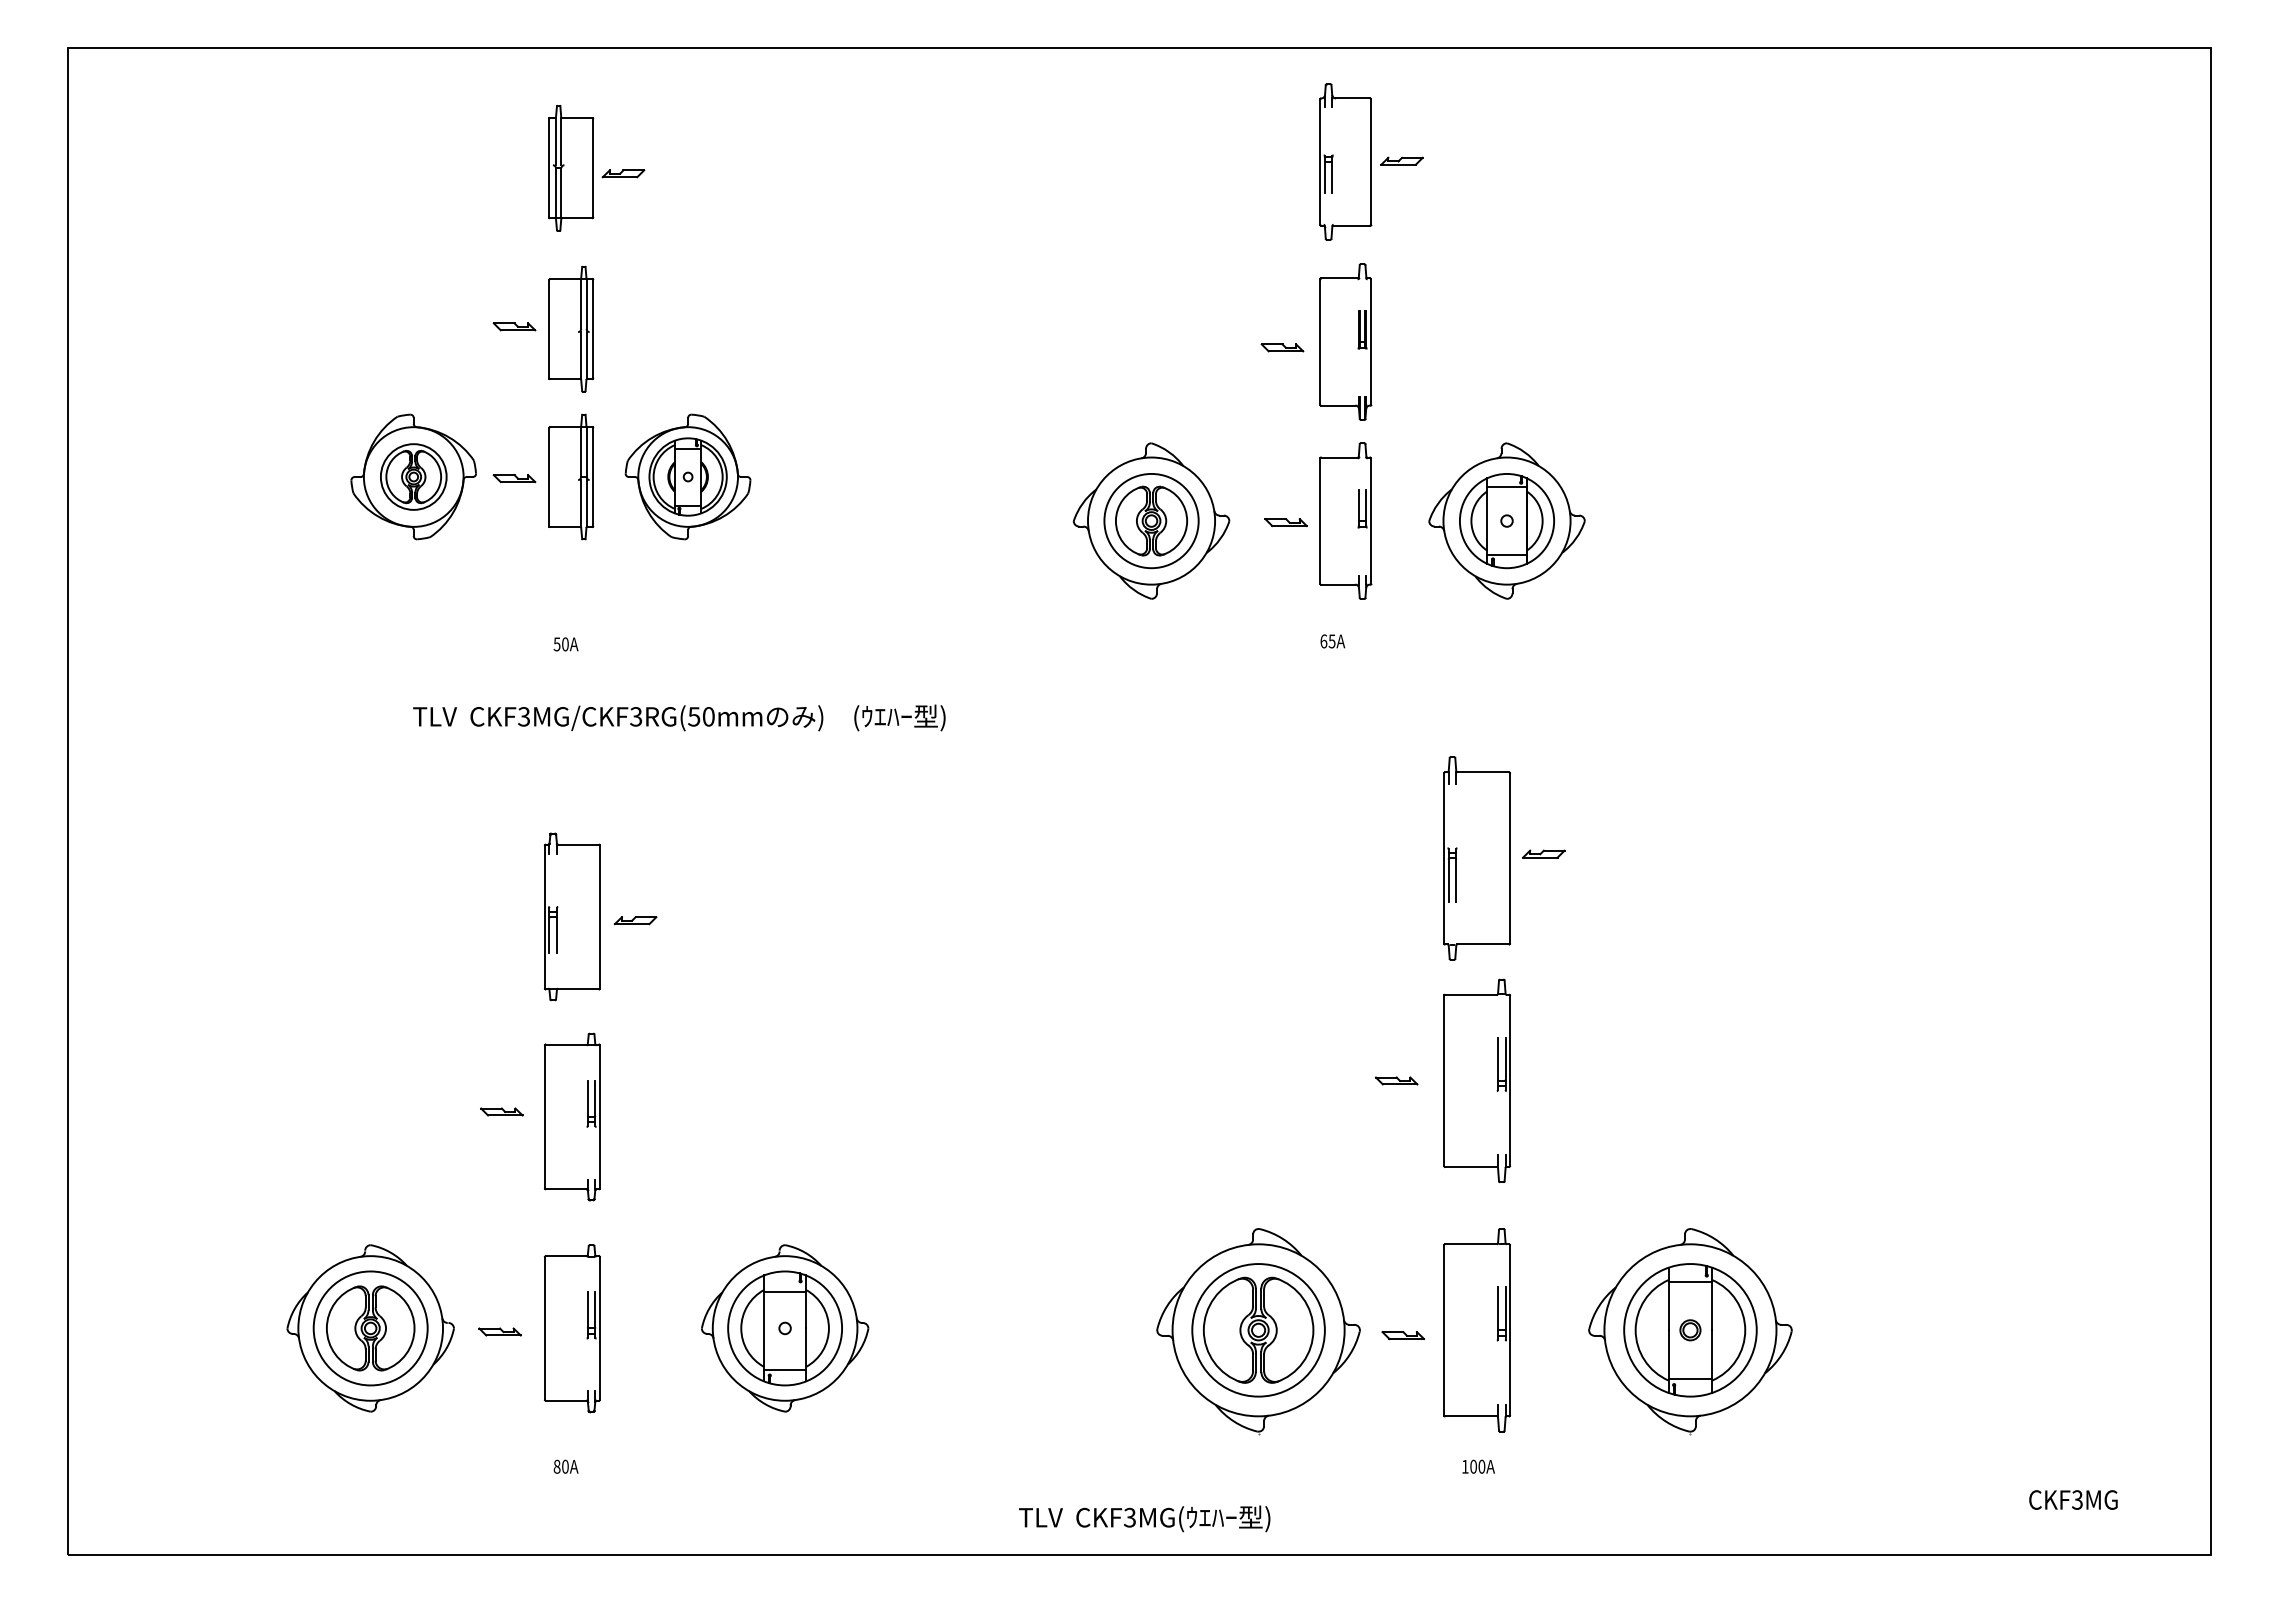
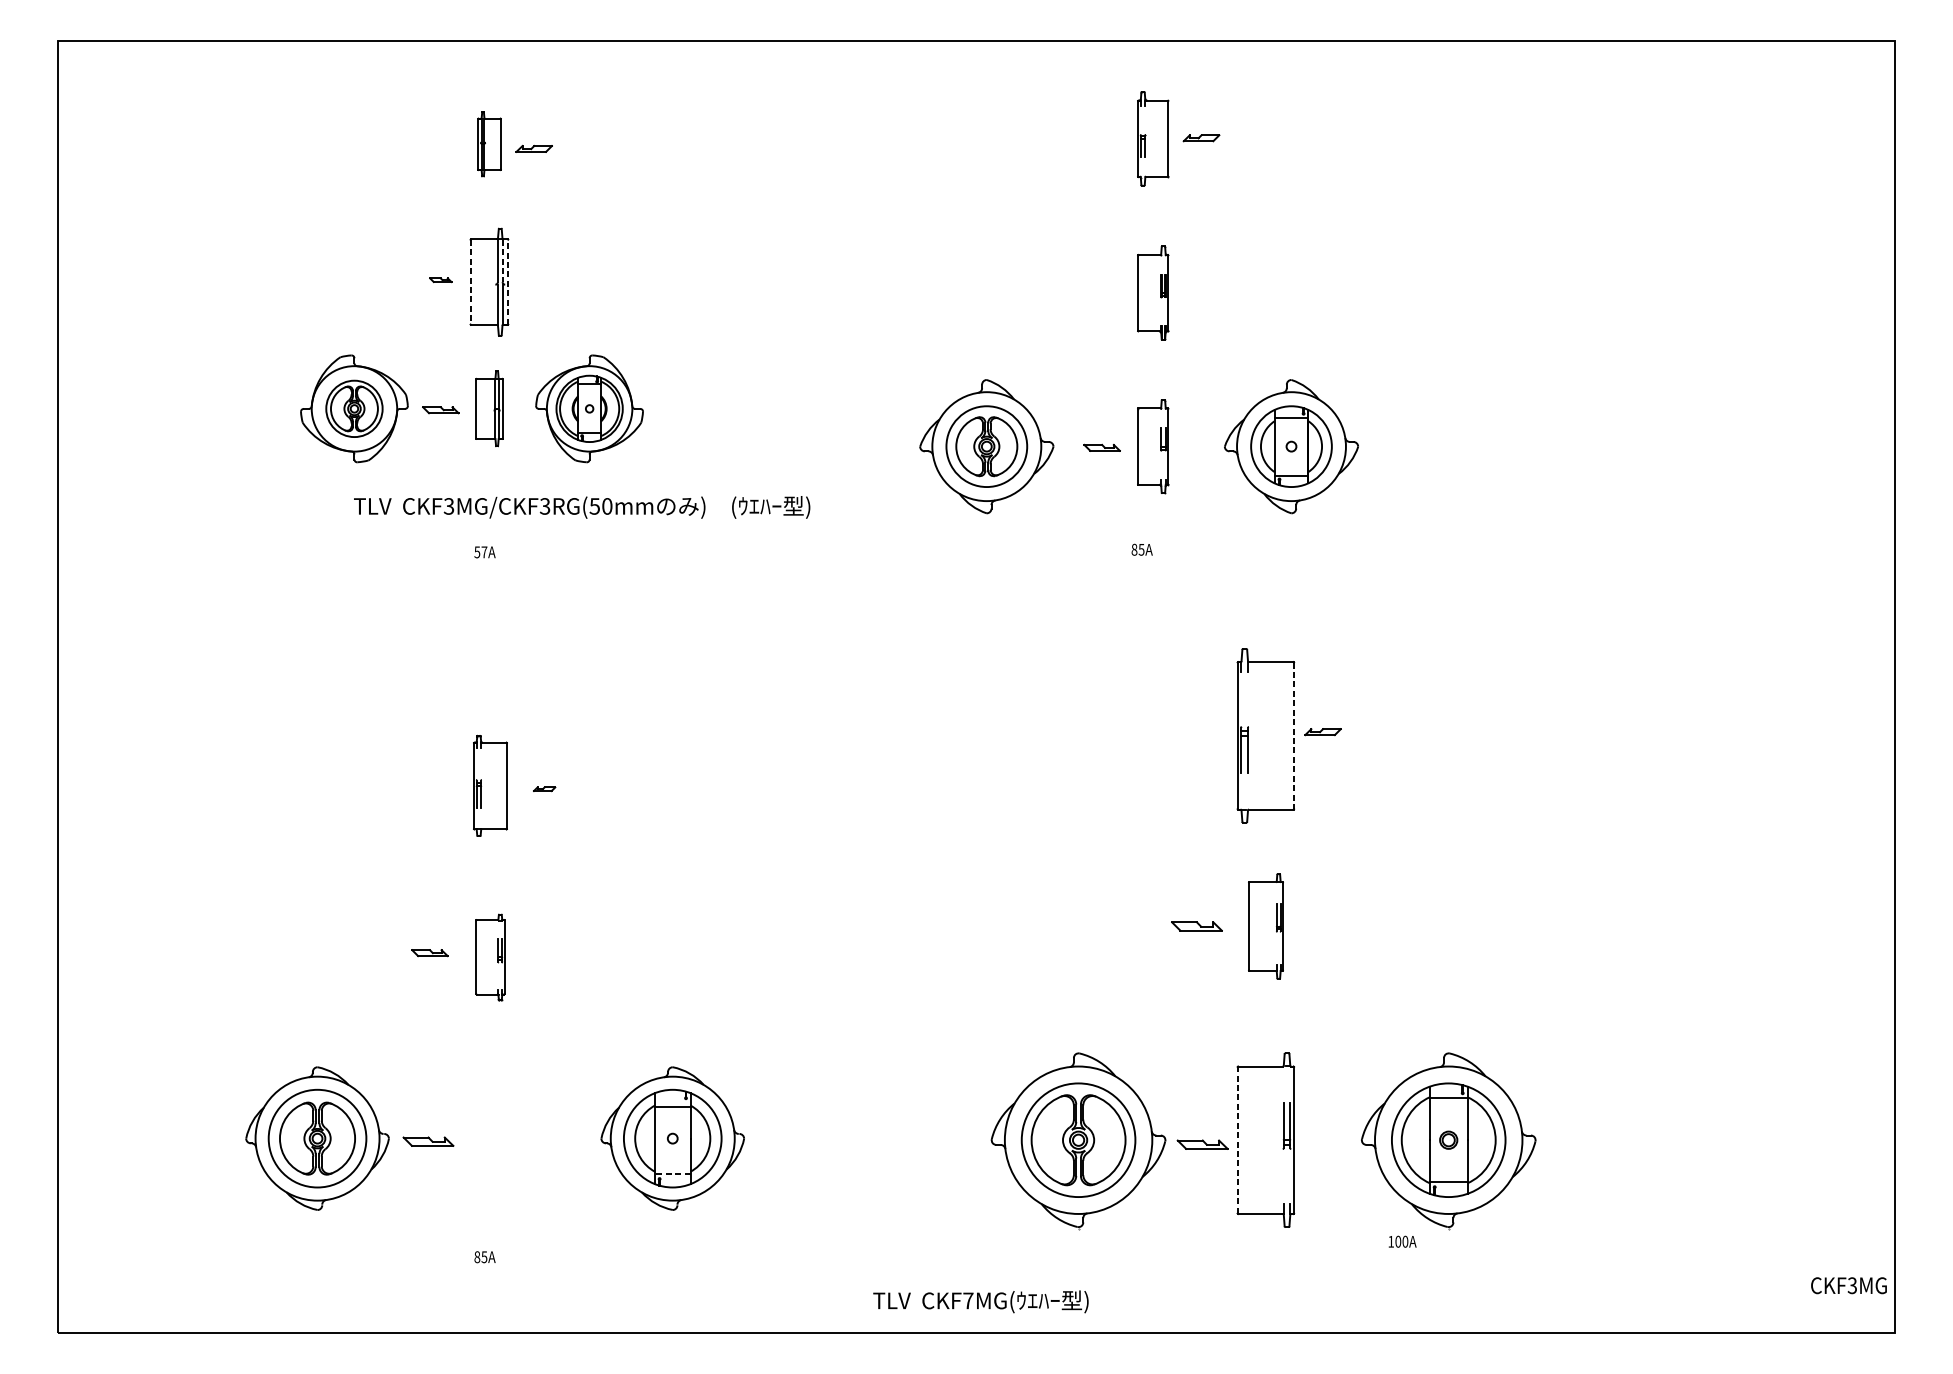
part: (1345, 161) -> (1153, 138), size x0.7
part: (571, 168) -> (489, 144), size x0.6
line: (586, 304) -> (502, 261), solid -> dashed
part: (514, 326) -> (440, 279), size x0.6
line: (549, 329) -> (470, 282), solid -> dashed
line: (593, 329) -> (508, 282), solid -> dashed
part: (1345, 341) -> (1153, 292), size x0.7
part: (1282, 347) -> (1099, 297), removed
part: (571, 476) -> (489, 408), size x0.7
part: (1345, 520) -> (1153, 446), size x0.7
text: (1323, 641) -> (1134, 549), 65A -> 85A
text: (565, 644) -> (484, 552), 50A -> 57A
text: (679, 717) -> (582, 507), moved
line: (1509, 858) -> (1293, 735), solid -> dashed
part: (572, 916) -> (490, 785), size x0.7
part: (635, 920) -> (544, 788), size x0.6
part: (1396, 1080) -> (1196, 926), size x1.4
part: (1477, 1080) -> (1266, 926), size x0.6
part: (572, 1116) -> (490, 956), size x0.6
part: (572, 1328) -> (490, 1138), removed
line: (1444, 1329) -> (1237, 1139), solid -> dashed
part: (499, 1331) -> (427, 1141), size x1.4
part: (1402, 1335) -> (1201, 1144), size x1.4
line: (785, 1369) -> (673, 1173), solid -> dashed
text: (565, 1466) -> (484, 1256), 80A -> 85A
text: (1478, 1466) -> (1402, 1241), moved
text: (2073, 1499) -> (1849, 1285), moved
text: (1130, 1517) -> (968, 1300), CKF3MG( -> CKF7MG(

